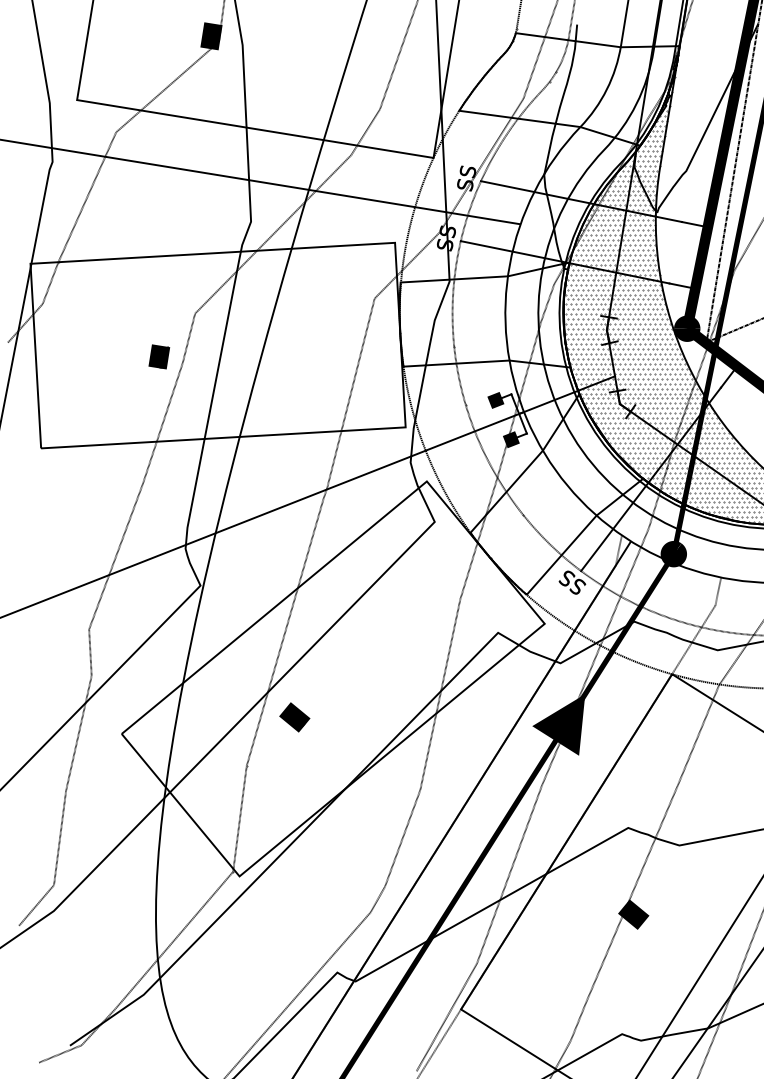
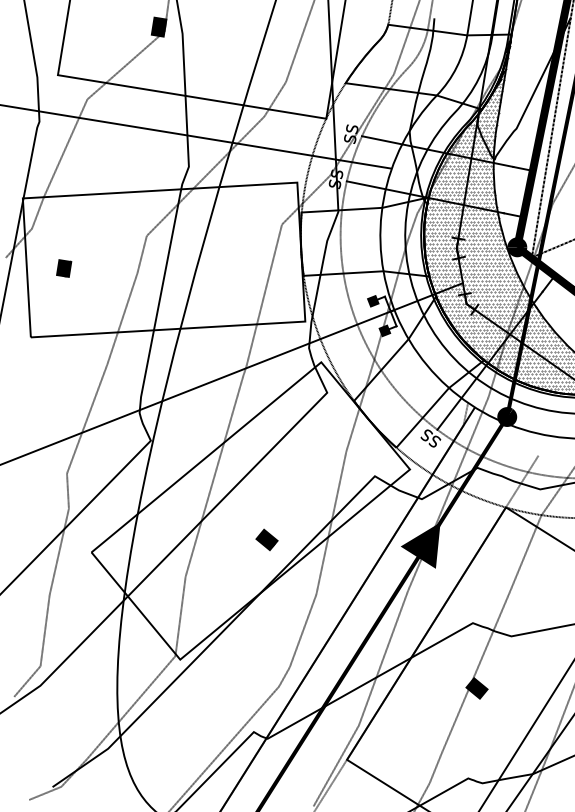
text: (159, 356) -> (64, 268), moved
line: (718, 591) -> (540, 445), removed
text: (294, 717) -> (266, 540), moved

